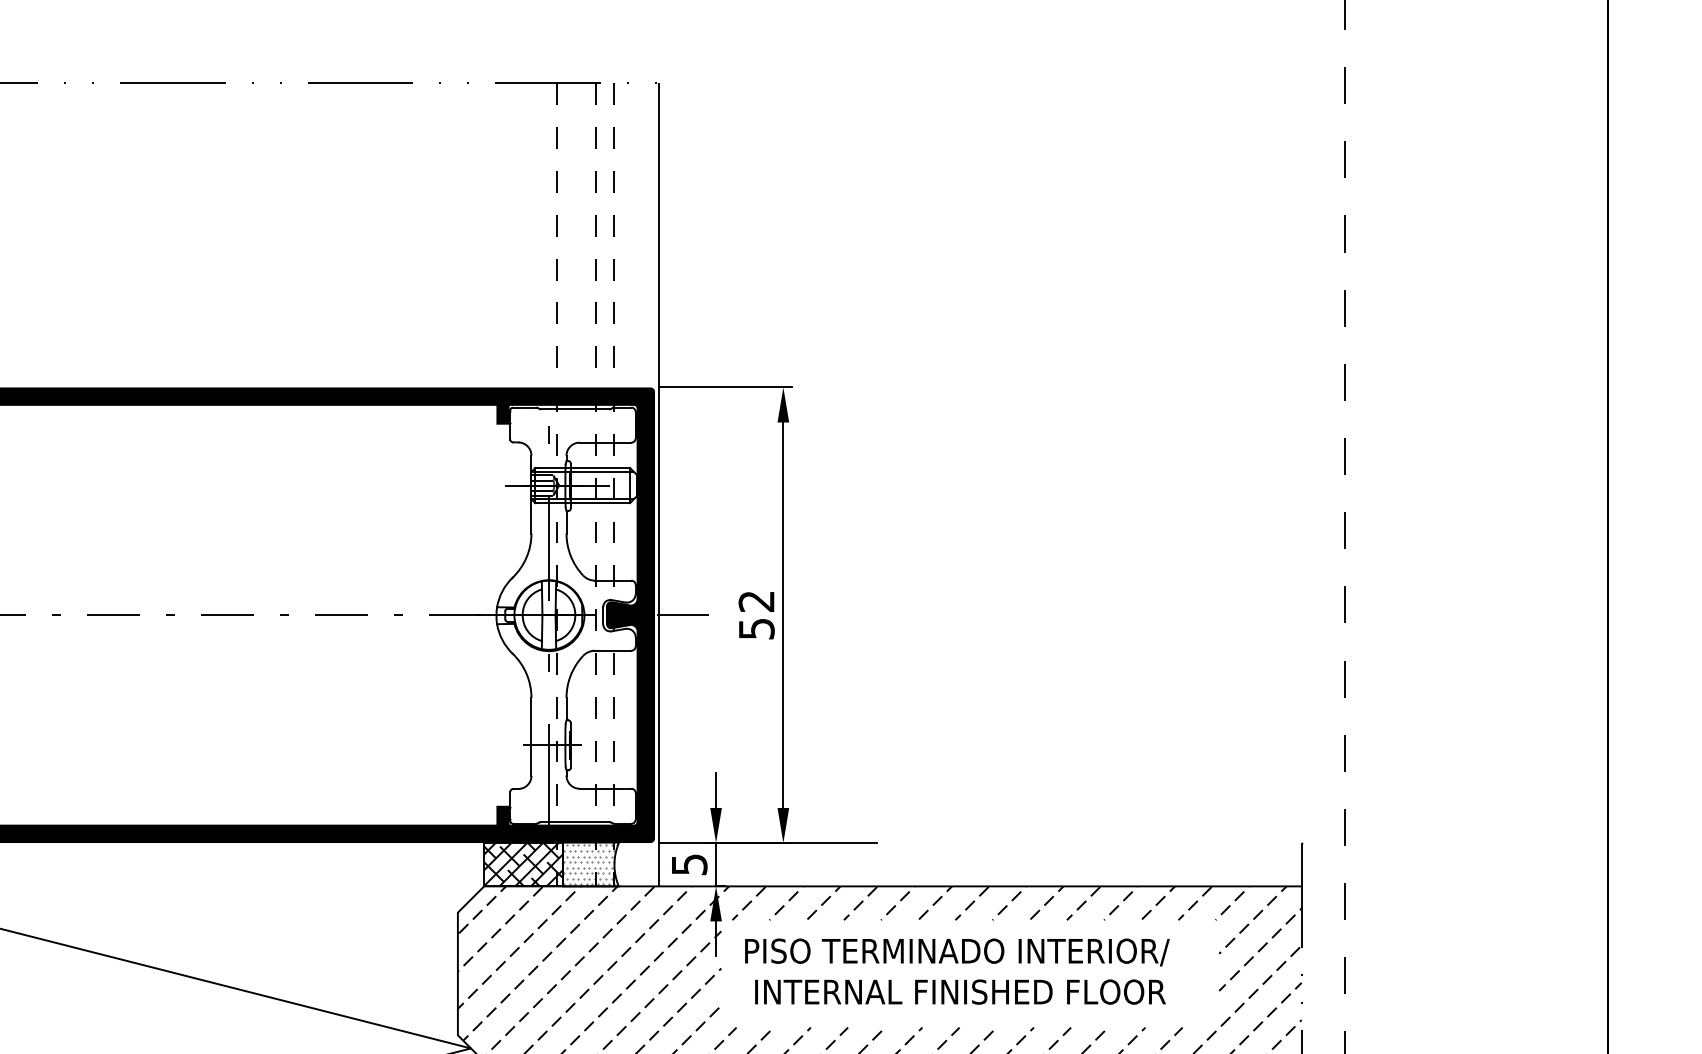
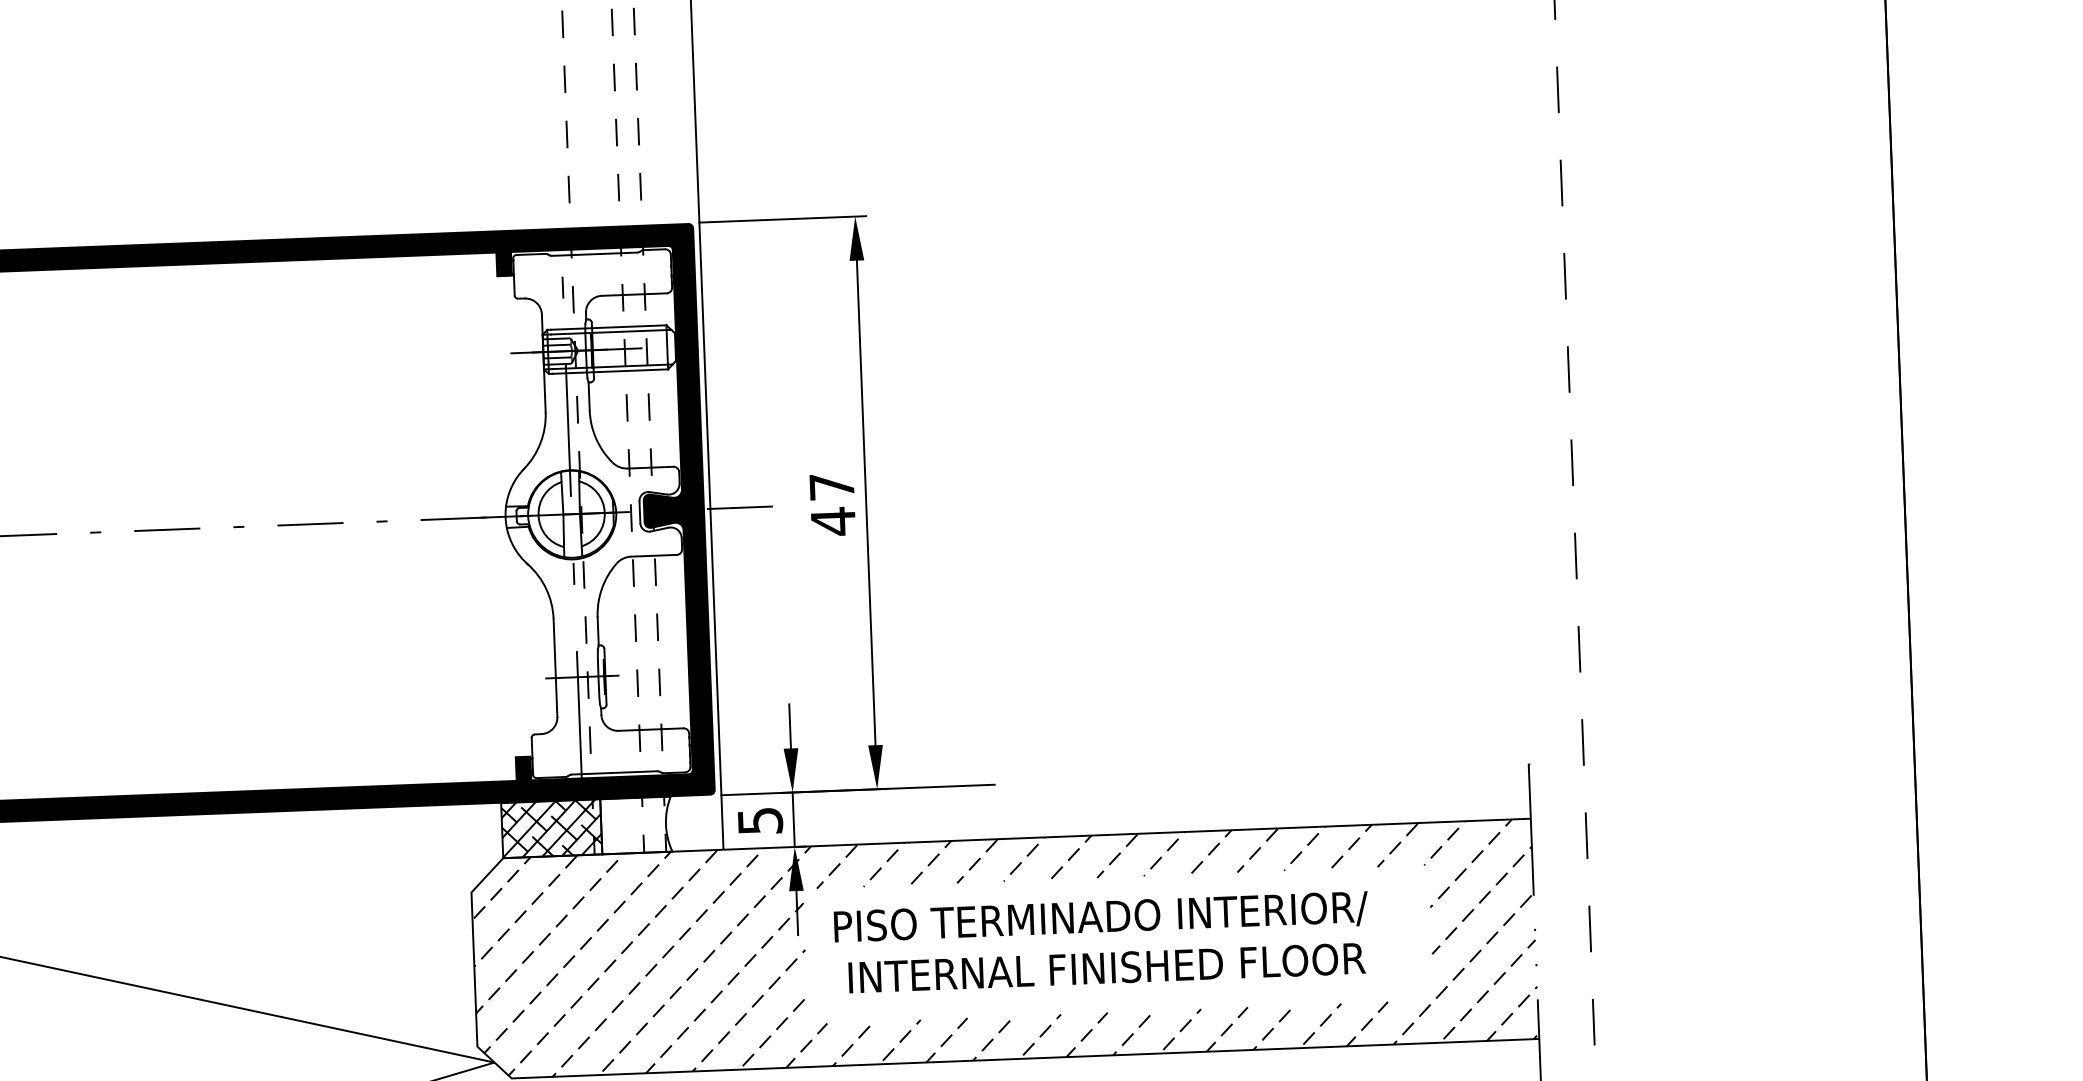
text: (756, 615) -> (832, 504), 52 -> 47
hatch: (590, 864) -> (635, 825), removed

